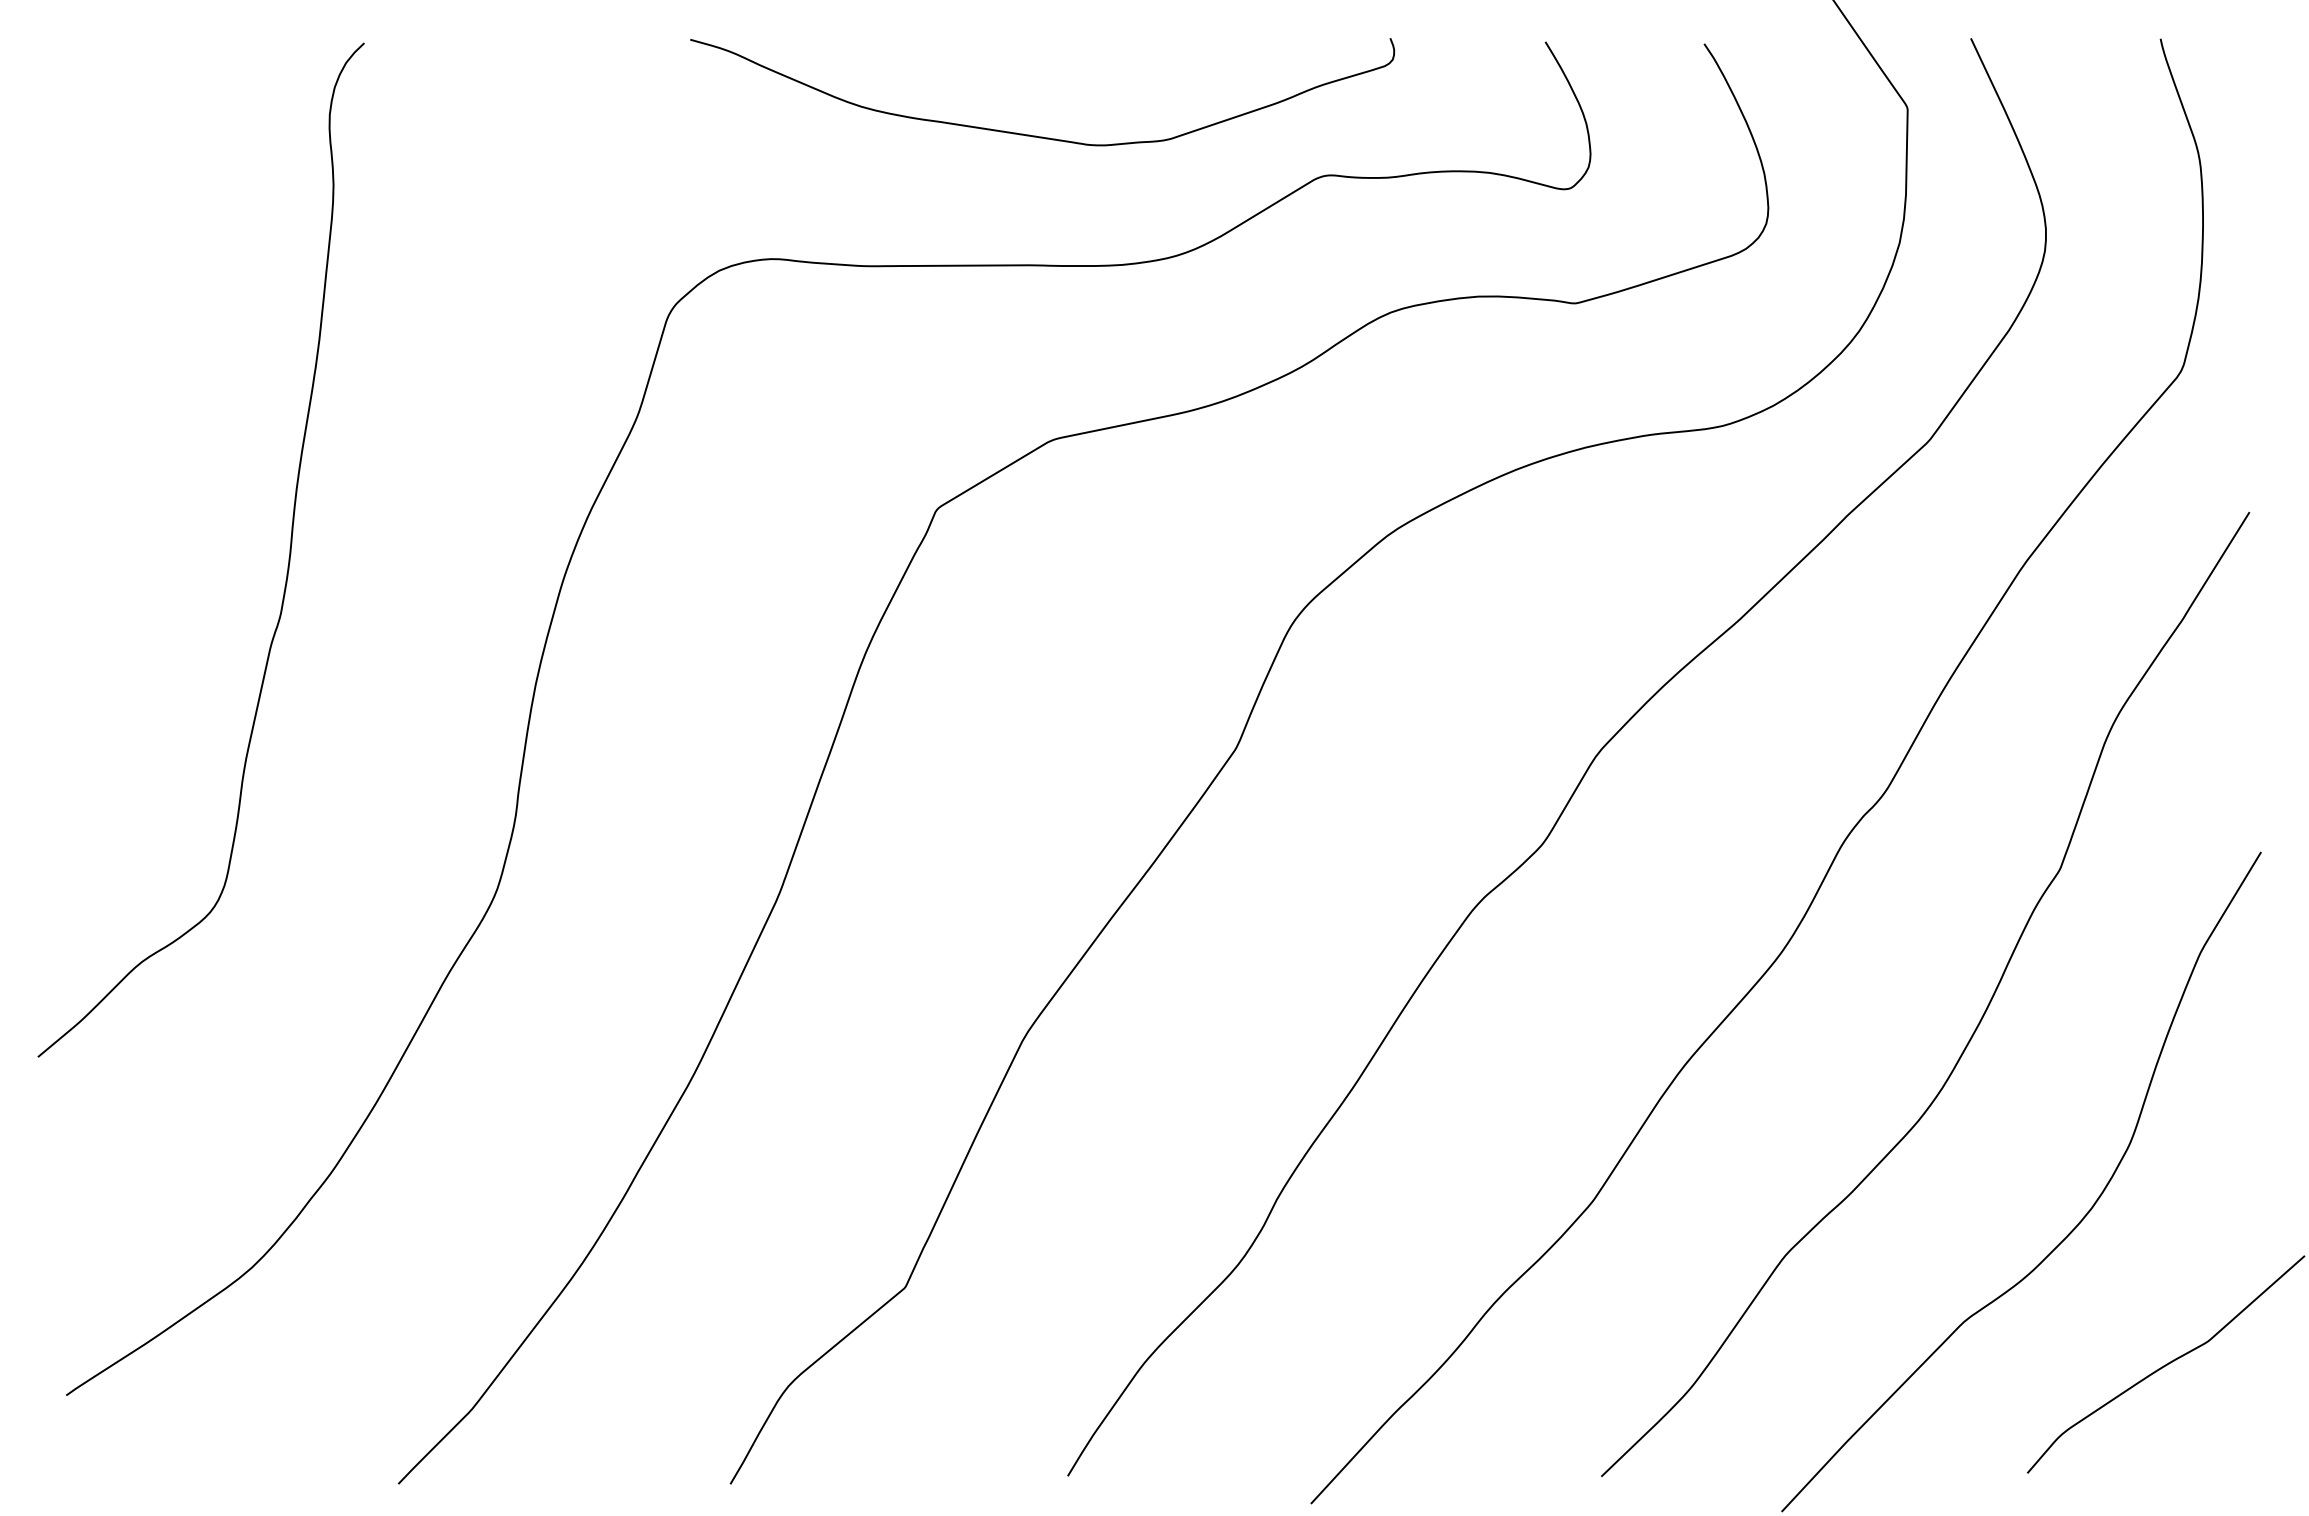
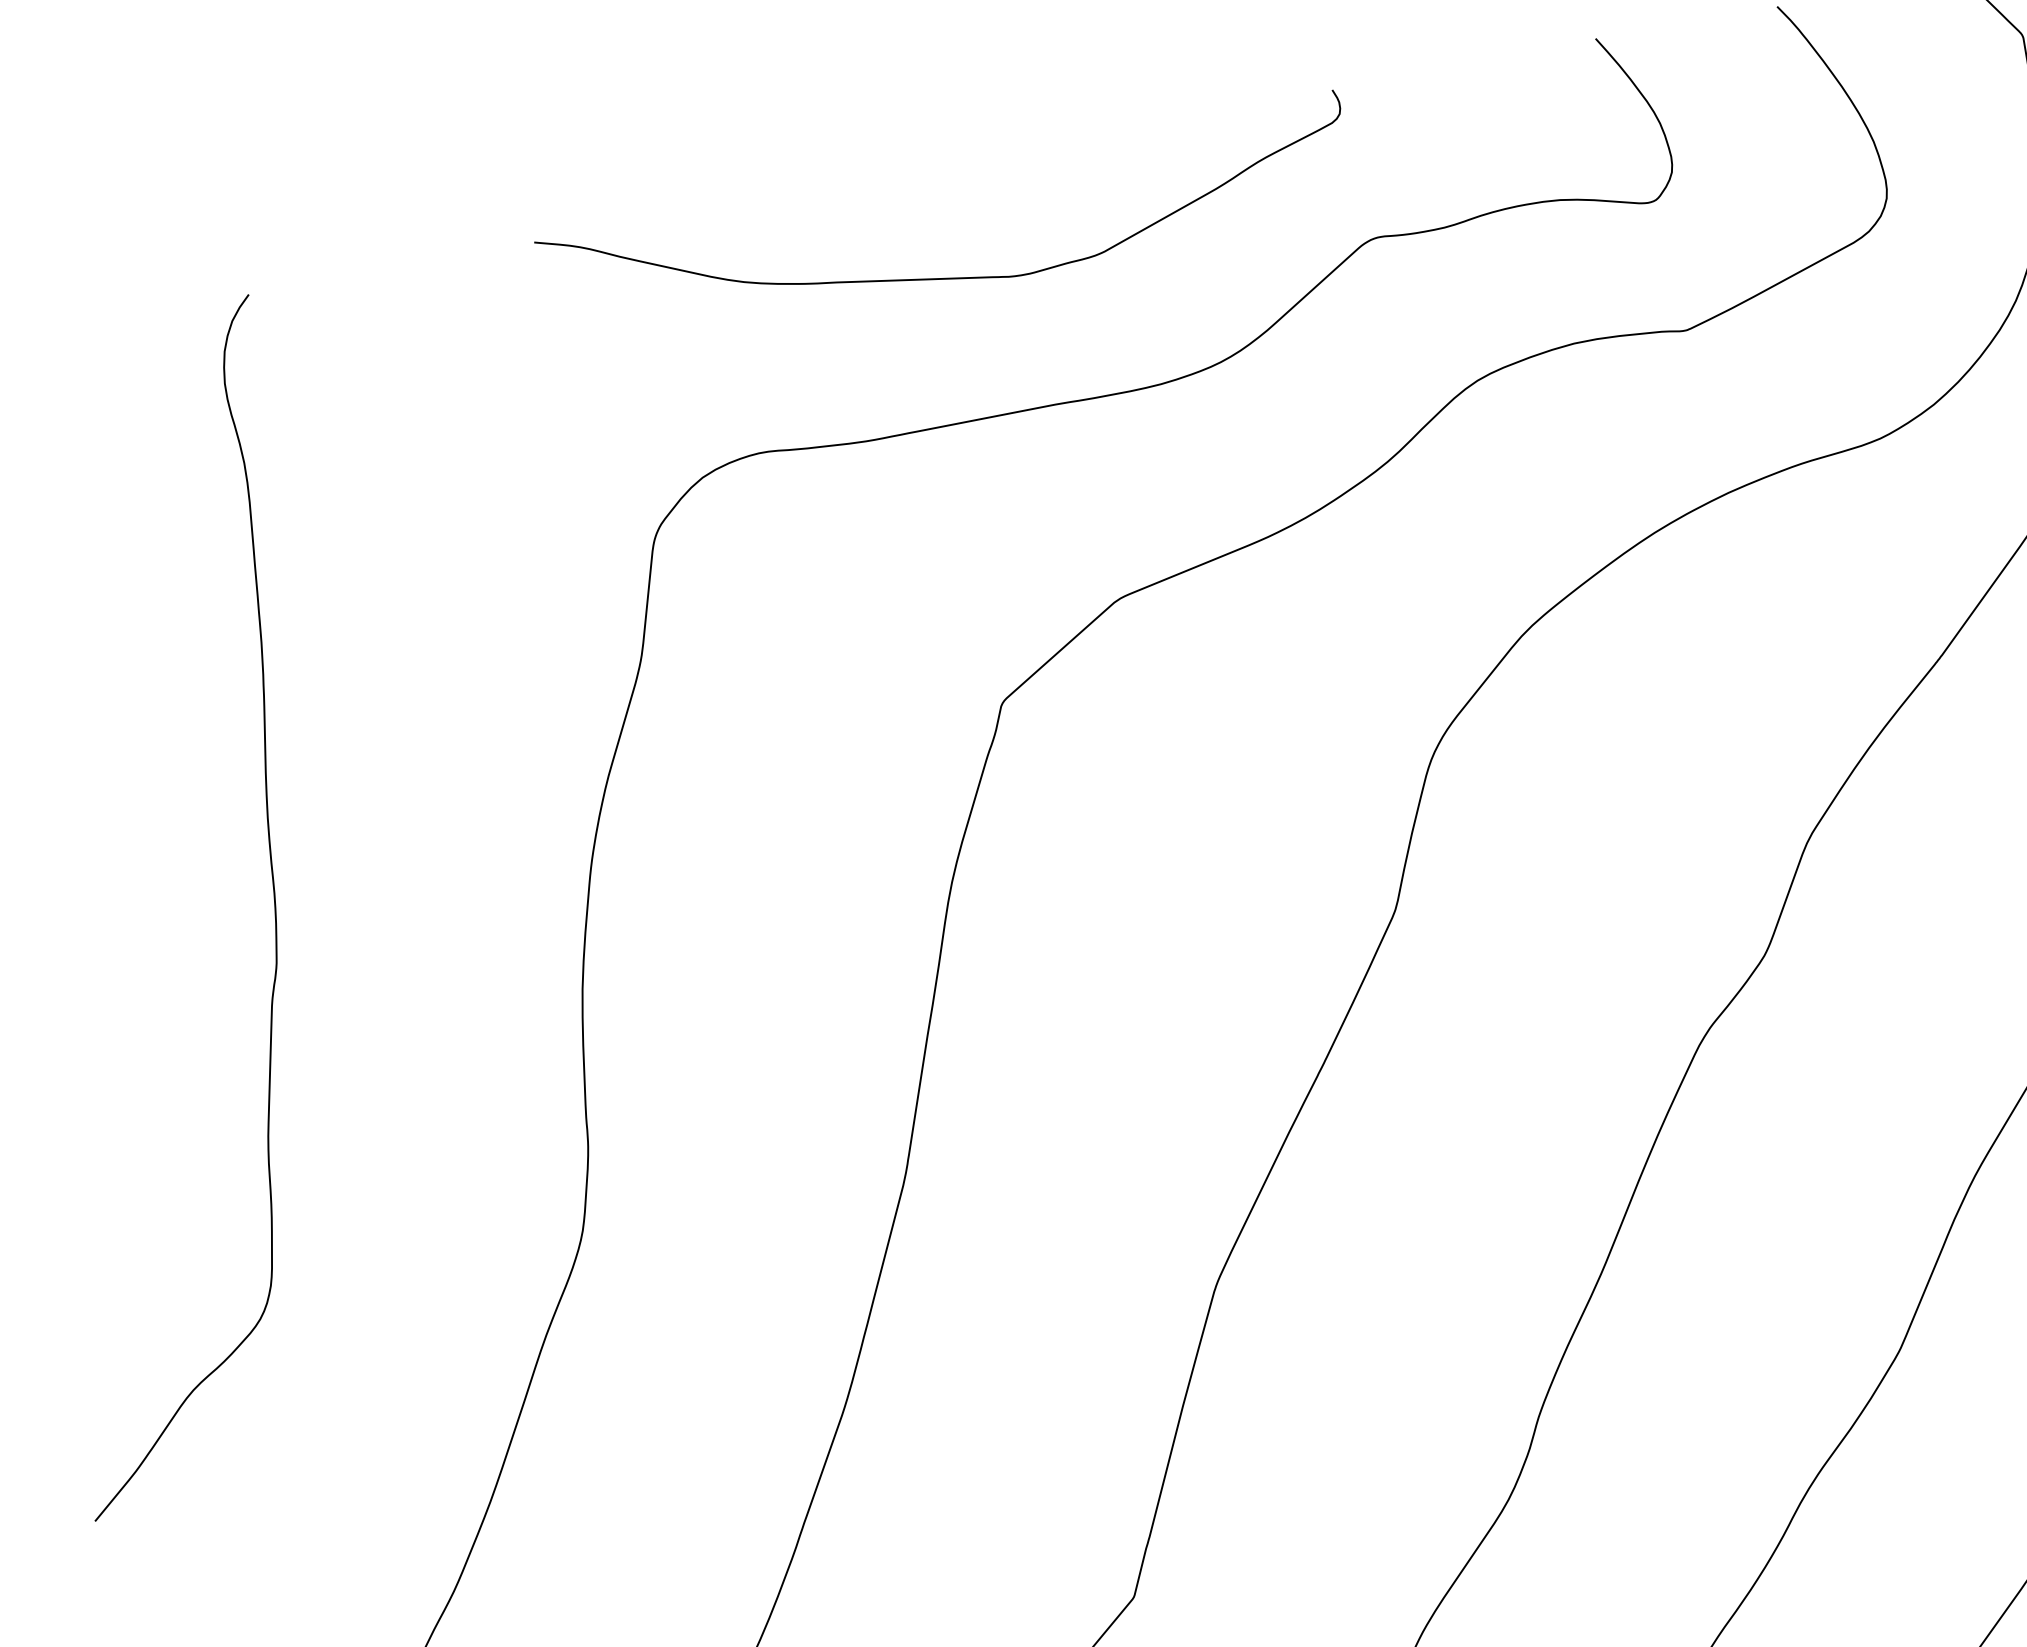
curve: (1036, 135) -> (949, 277), moved

